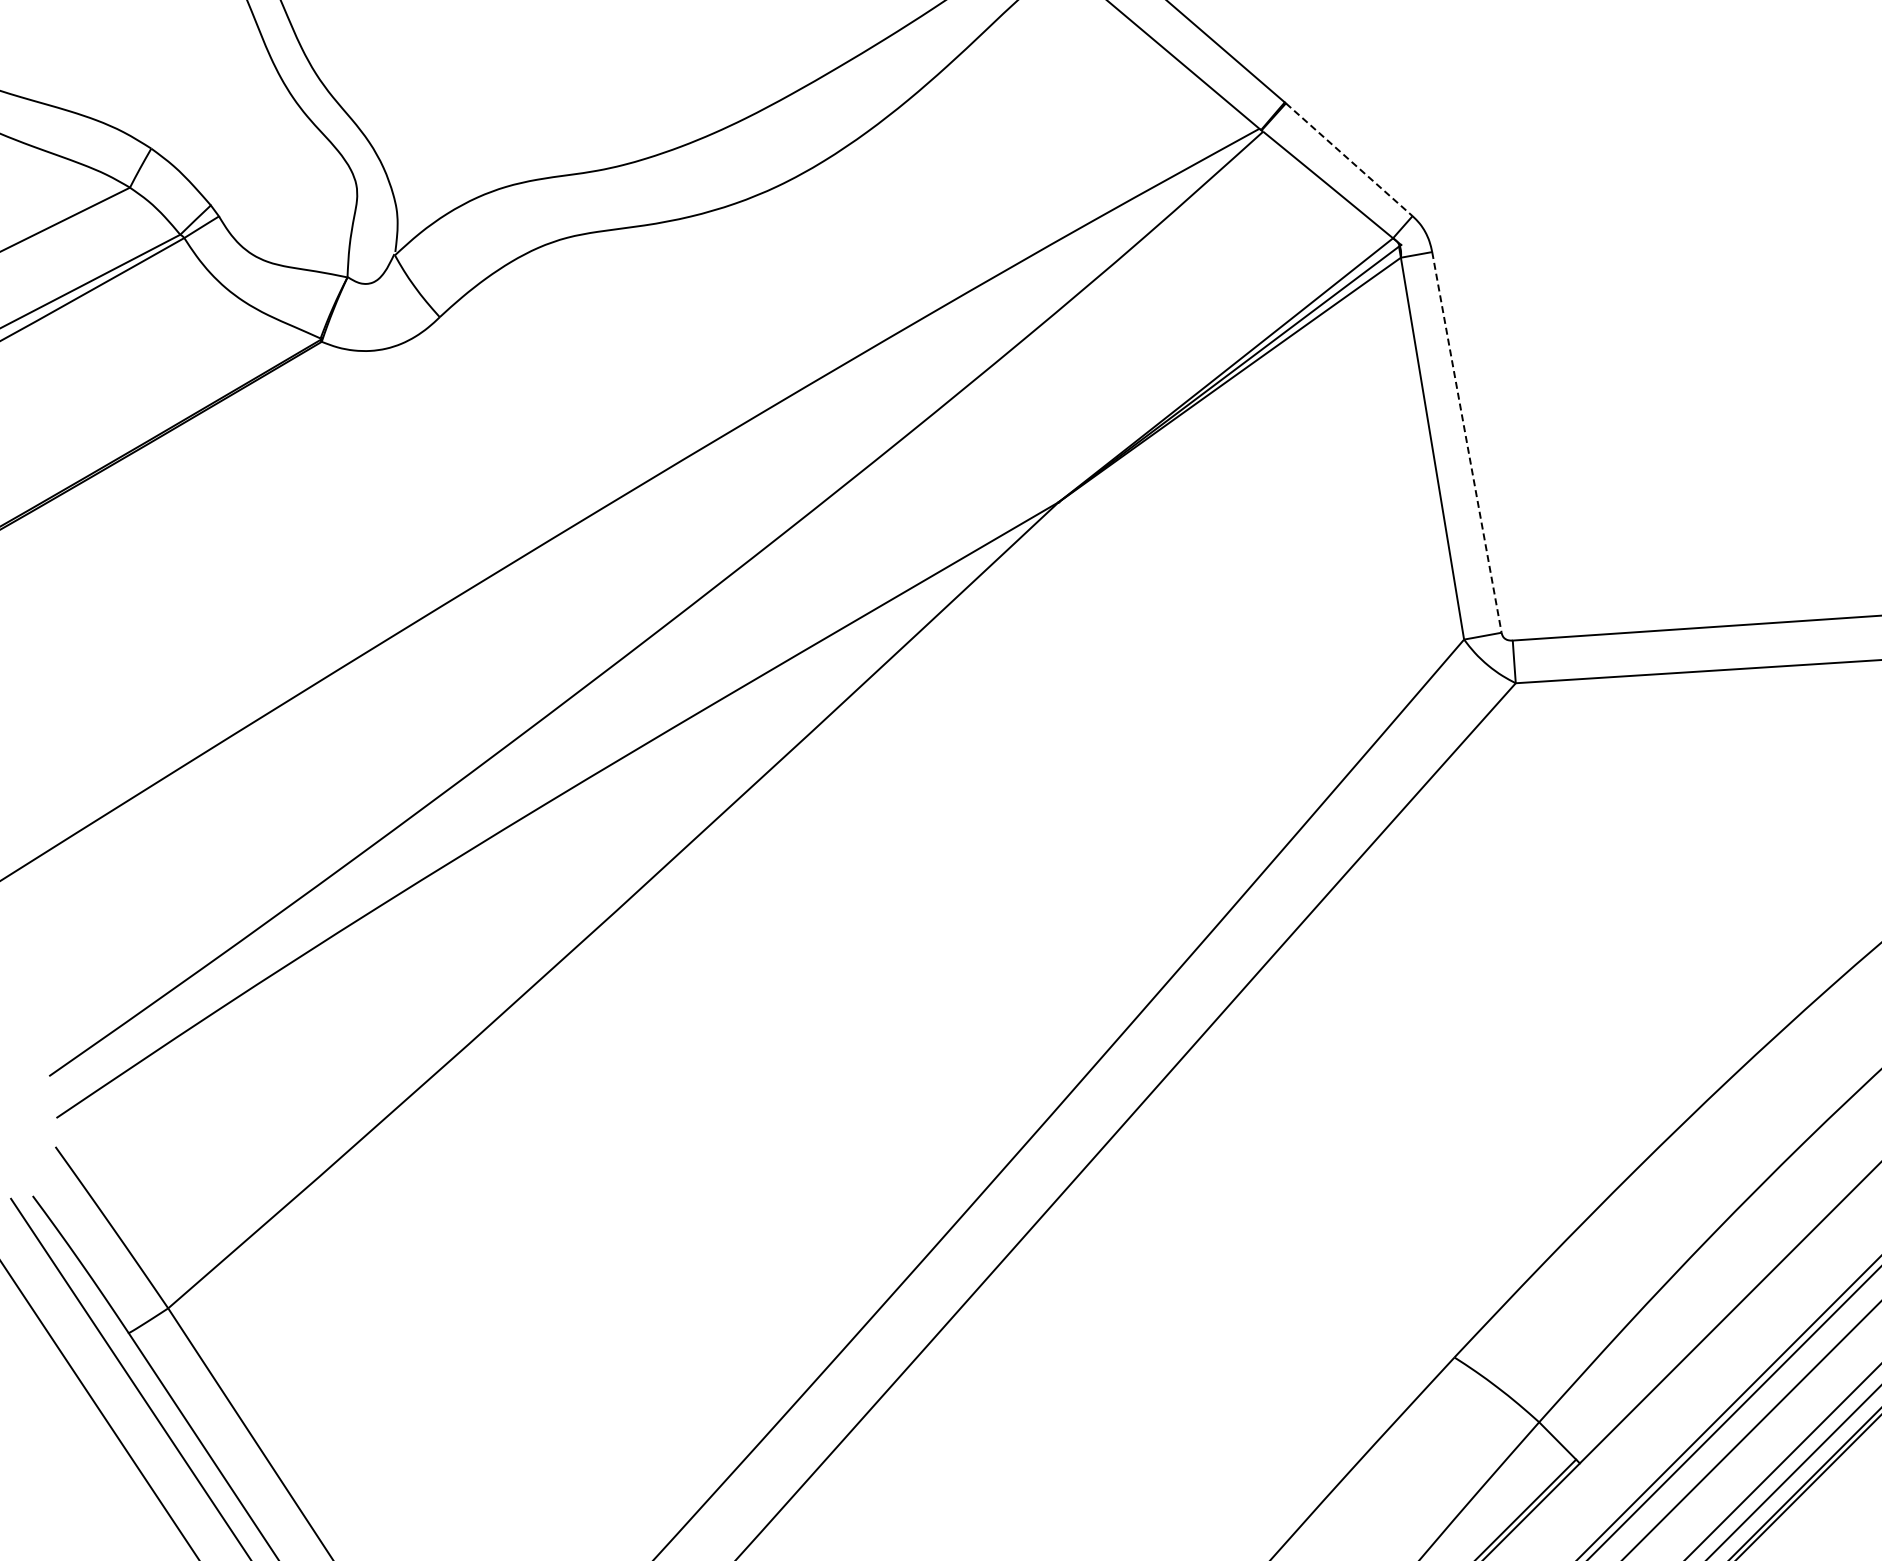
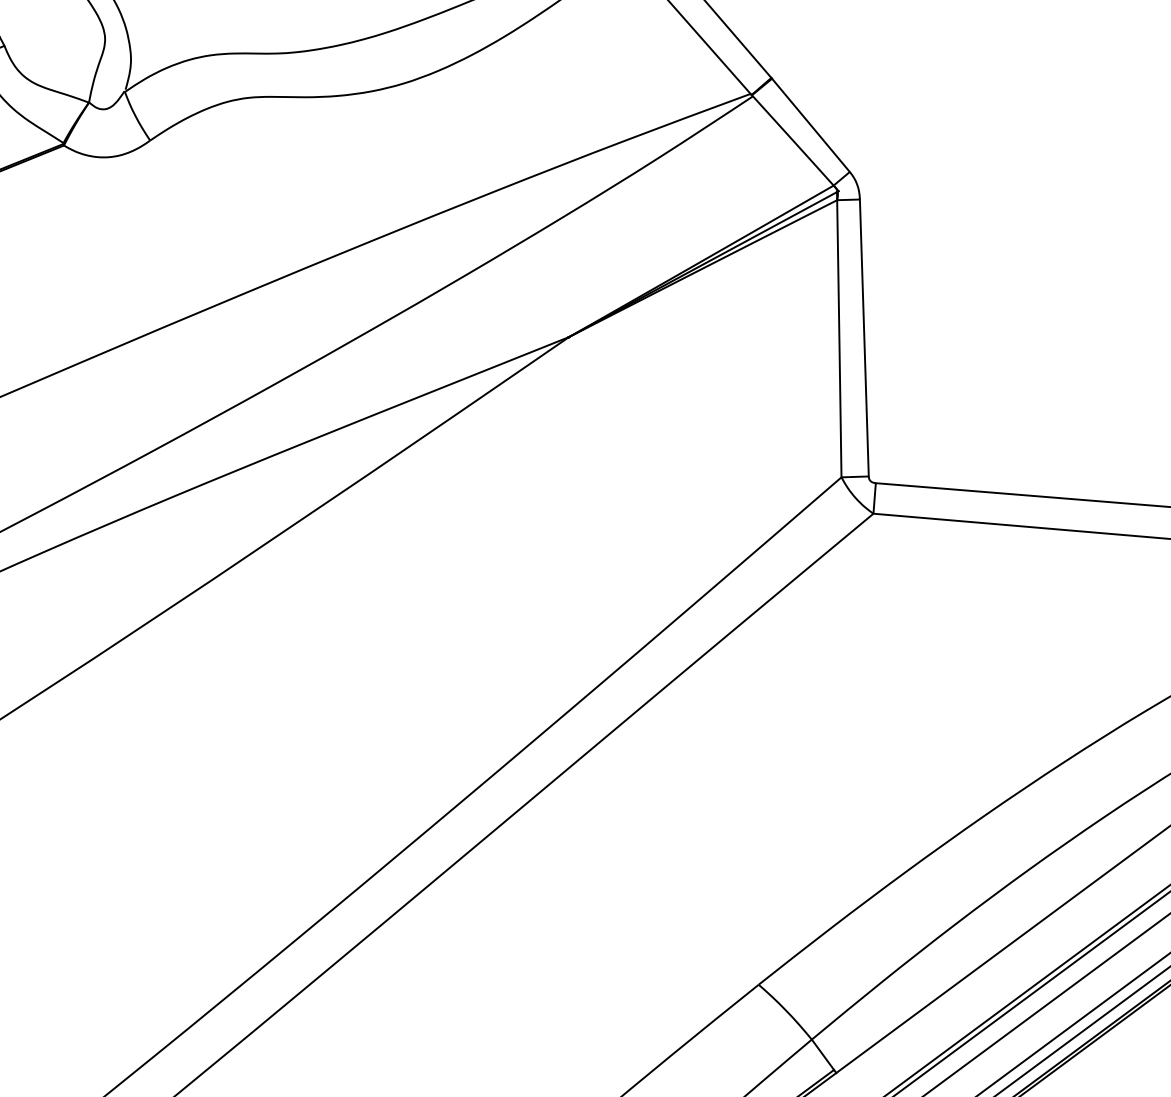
line: (1349, 159) -> (811, 125), dashed -> solid
line: (1467, 442) -> (864, 338), dashed -> solid

